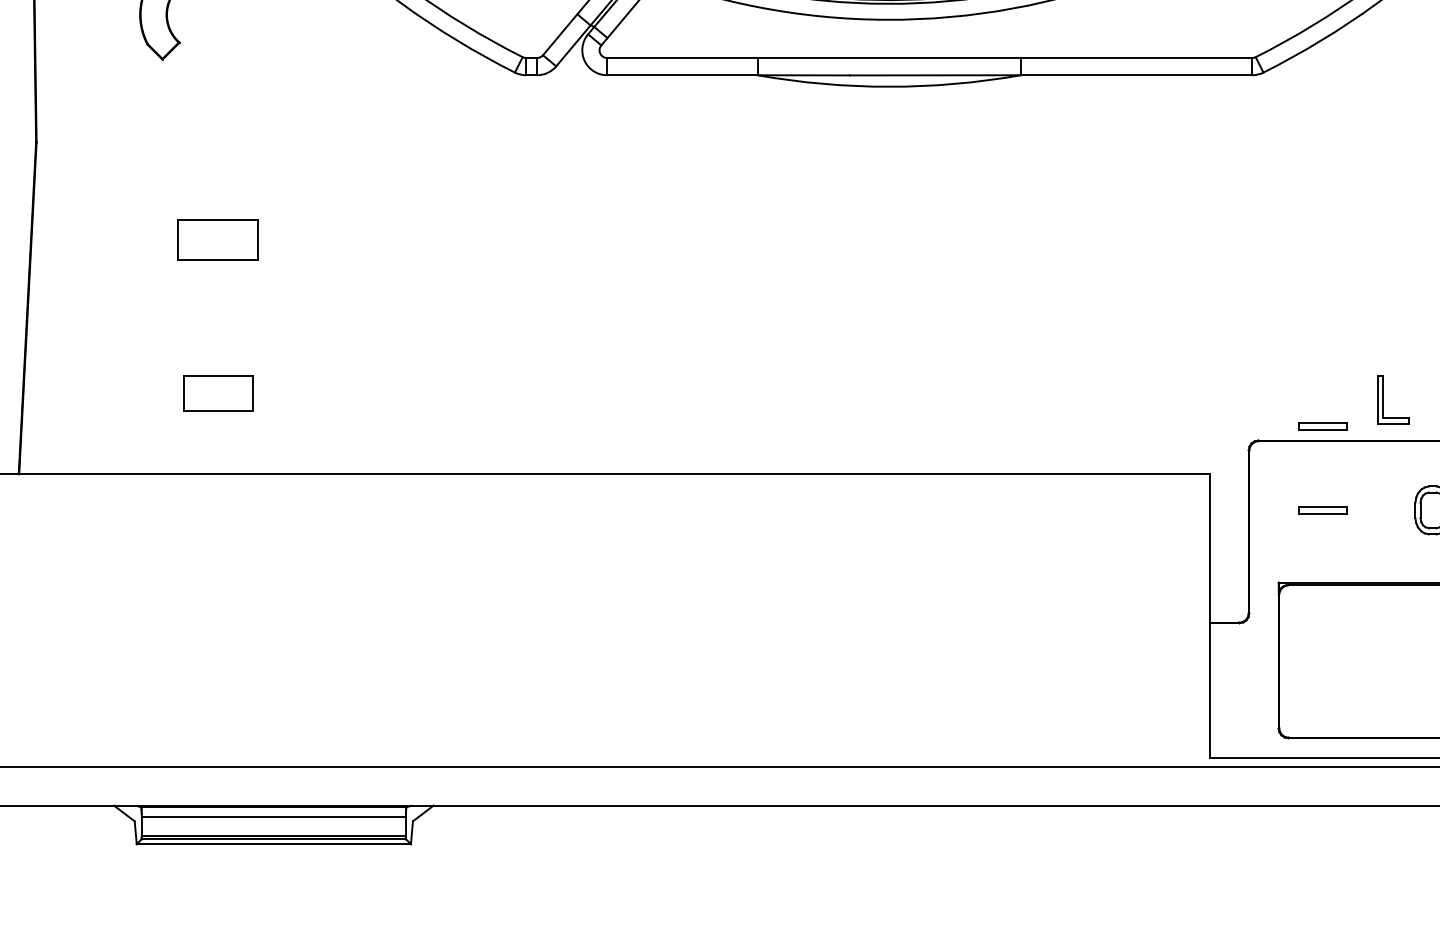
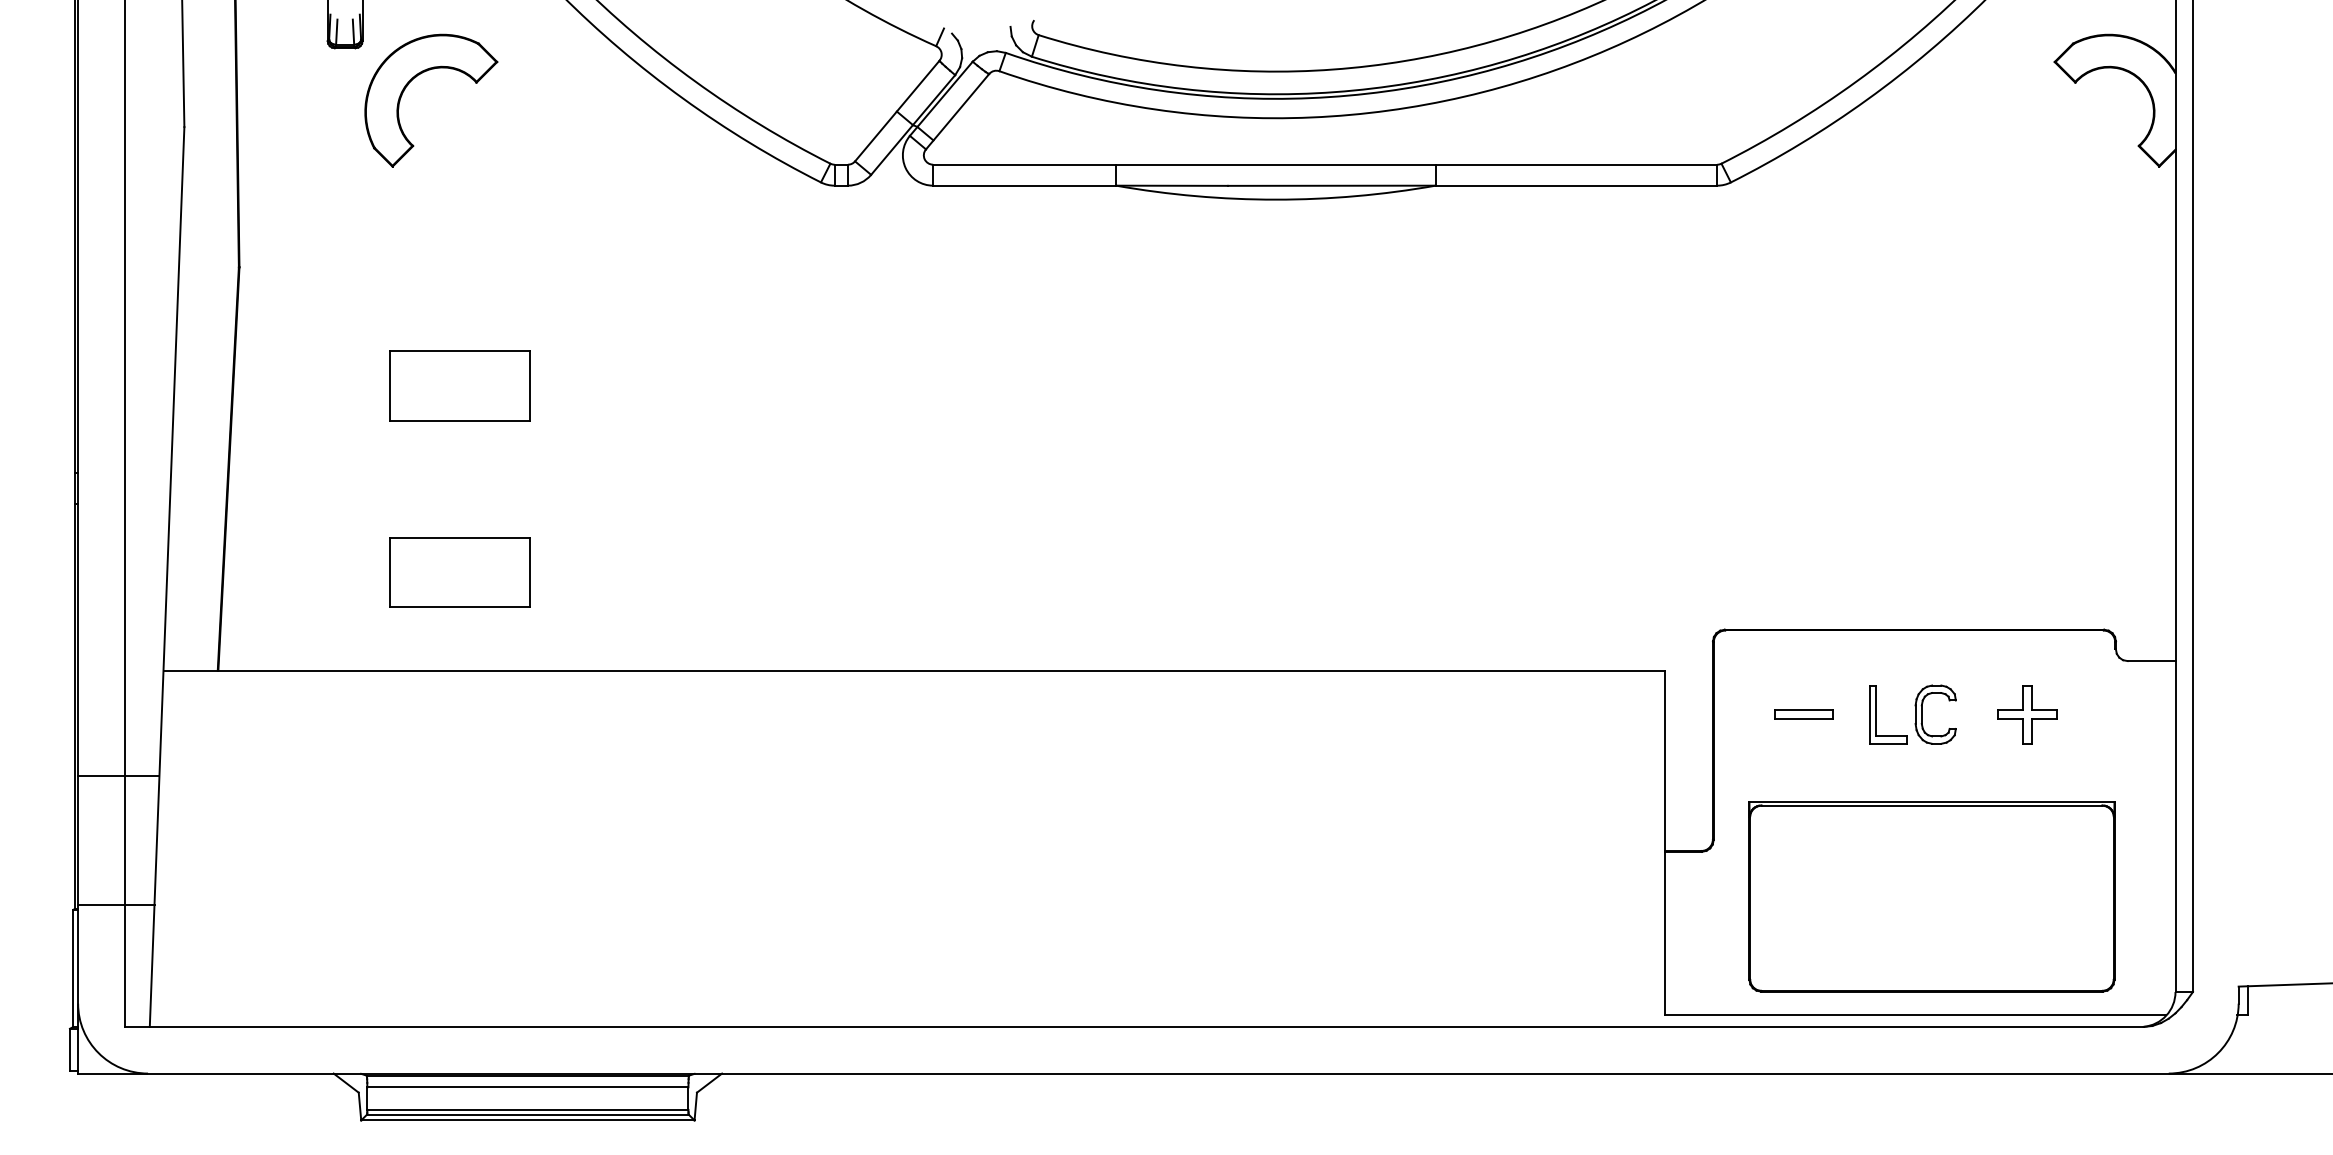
part: (217, 239) -> (459, 385), size x1.43
part: (217, 393) -> (459, 572), size x1.67
part: (1383, 400) -> (1876, 714), moved
part: (1323, 426) -> (1803, 612), removed

